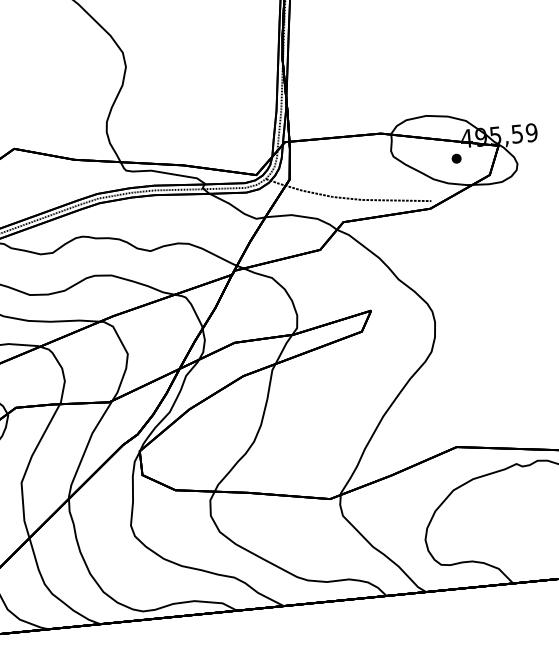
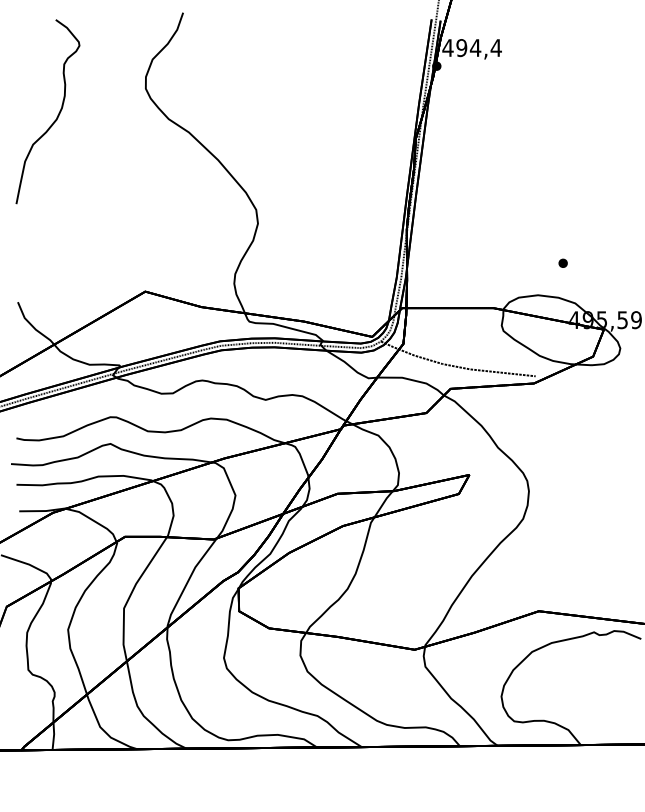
part: (455, 157) -> (562, 262), moved

